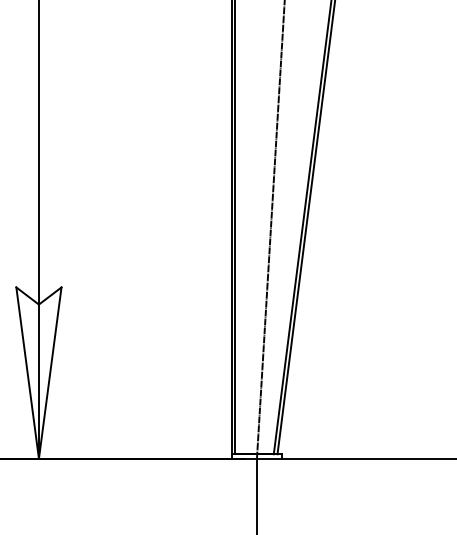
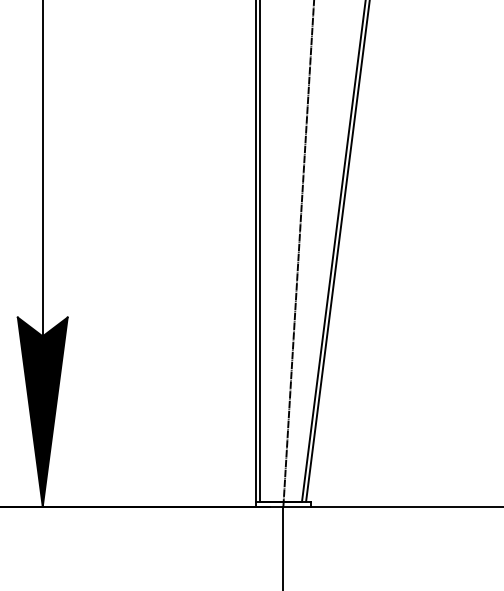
fill: (38, 372) -> (42, 411), added

